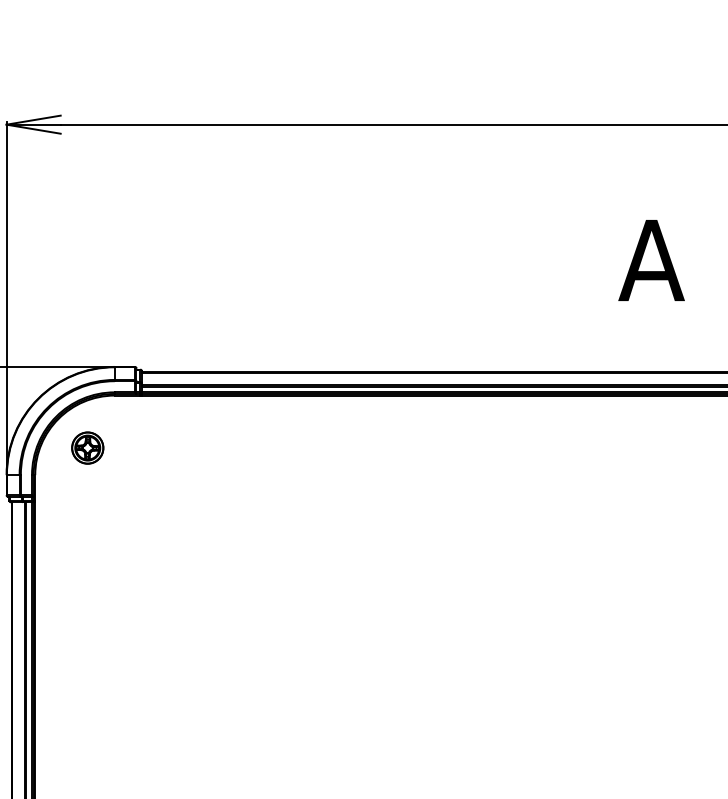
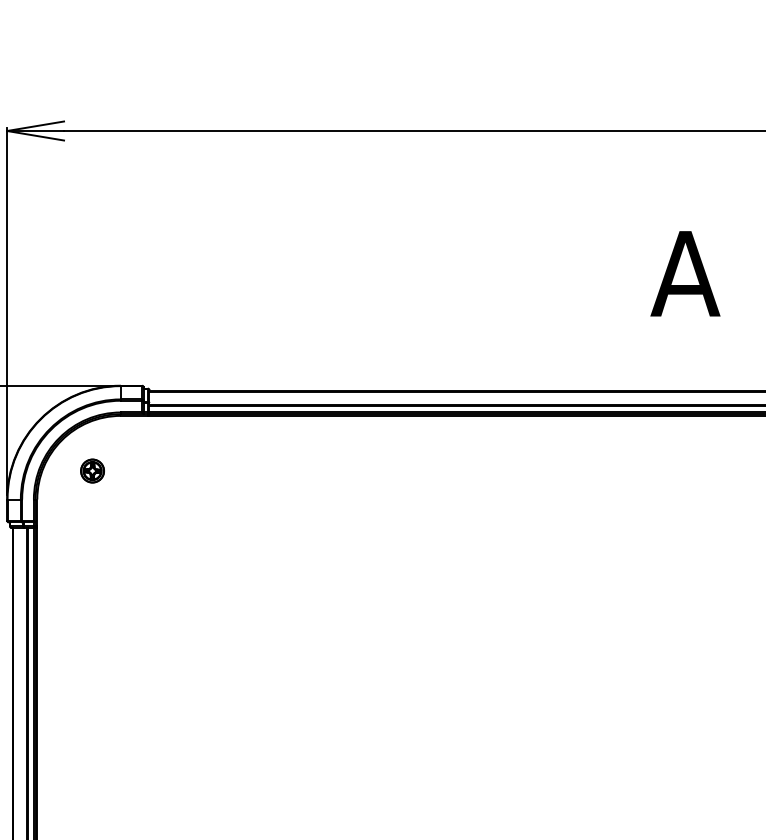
part: (87, 447) -> (92, 470), size x0.7

